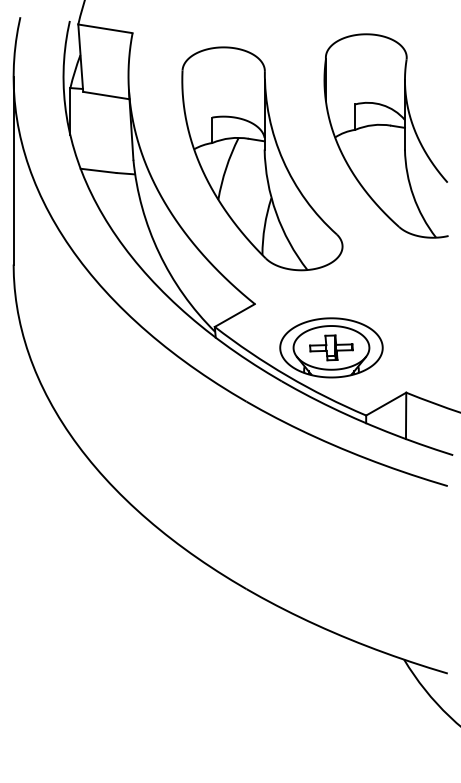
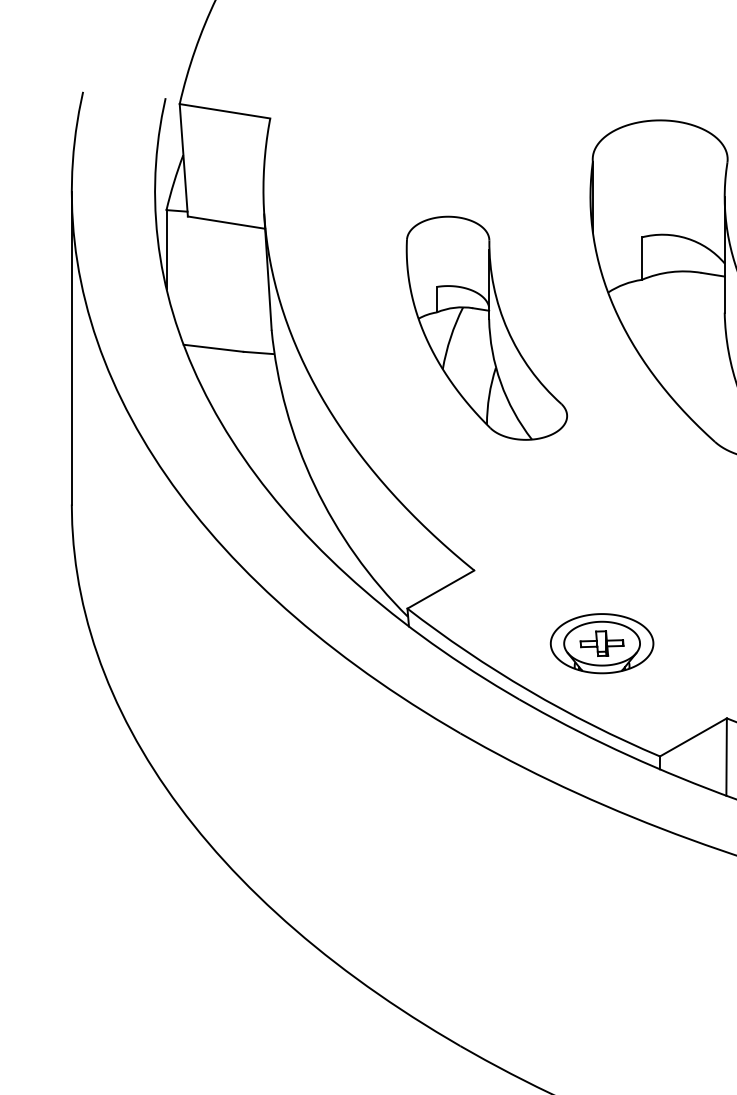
part: (262, 158) -> (487, 327), size x0.6
part: (331, 347) -> (602, 642), size x0.6

